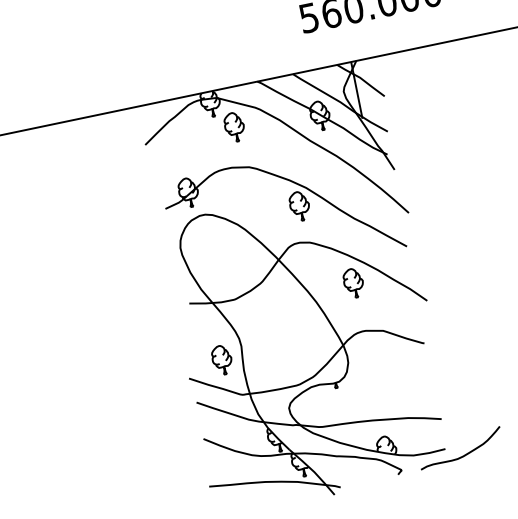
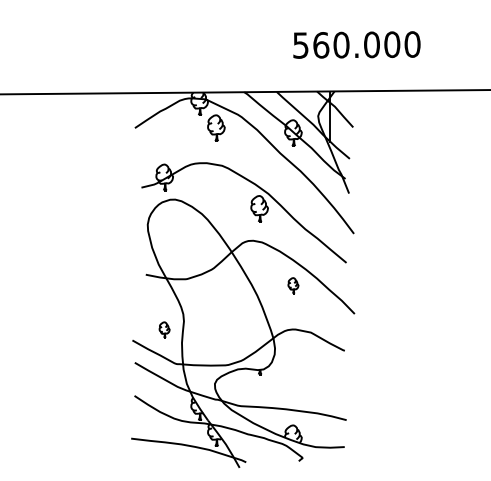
part: (353, 282) -> (293, 285), size x0.6
part: (221, 359) -> (164, 329), size x0.6
curve: (462, 455) -> (358, 455), removed

